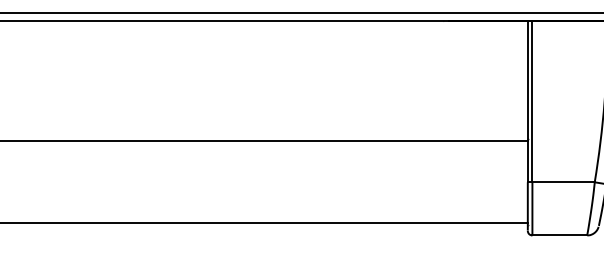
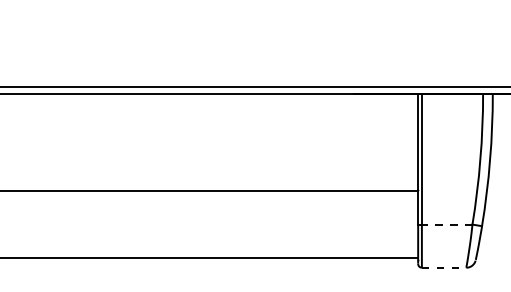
line: (562, 182) -> (446, 224), solid -> dashed
line: (560, 235) -> (444, 267), solid -> dashed

